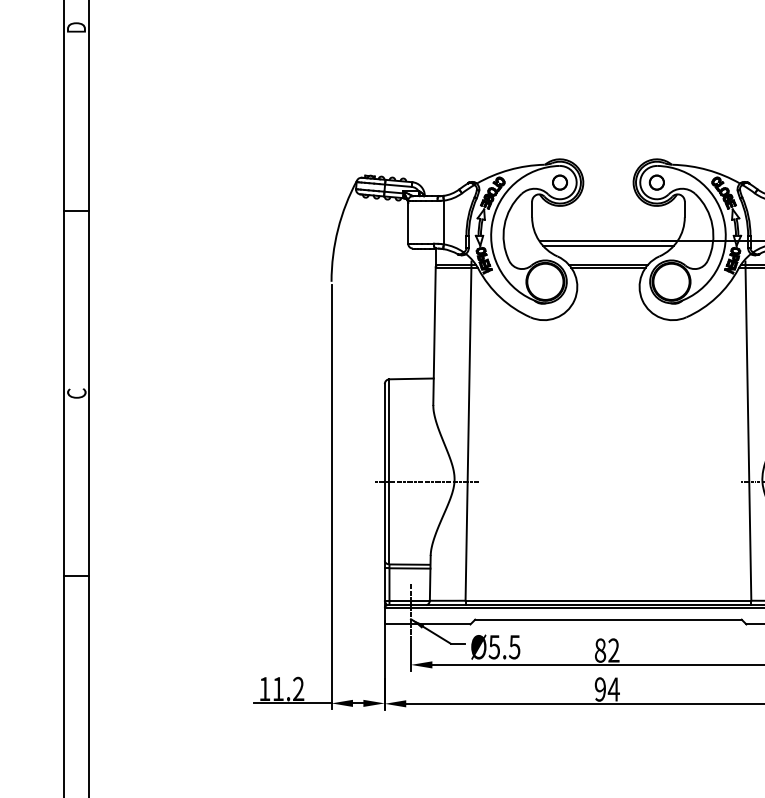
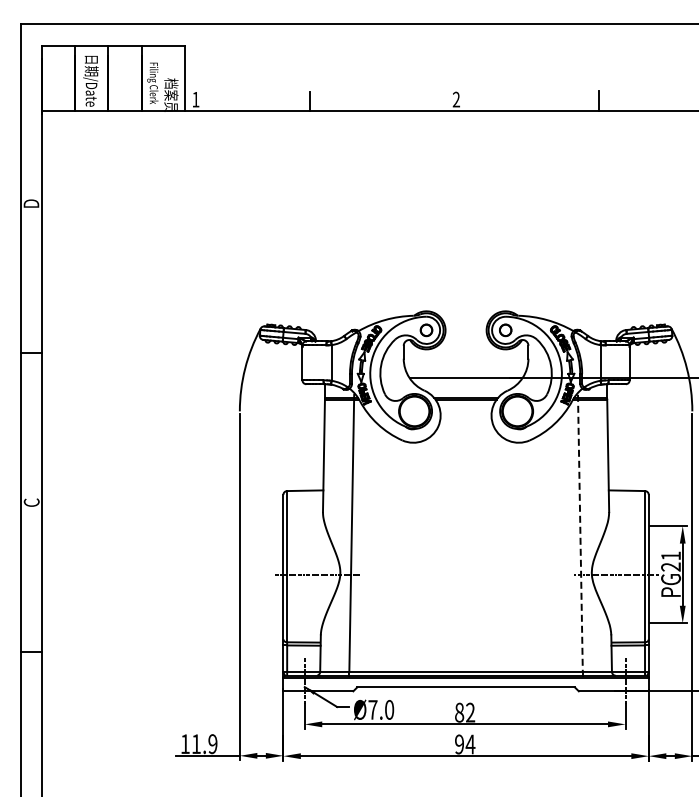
line: (607, 246) -> (465, 382), removed
line: (748, 431) -> (580, 533), solid -> dashed
text: (504, 646) -> (381, 709), Ø5.5 -> Ø7.0
text: (298, 689) -> (212, 744), 11.2 -> 11.9

